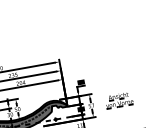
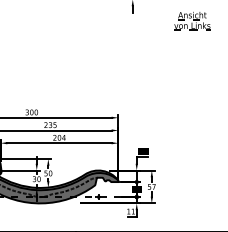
part: (118, 99) -> (191, 185), removed

